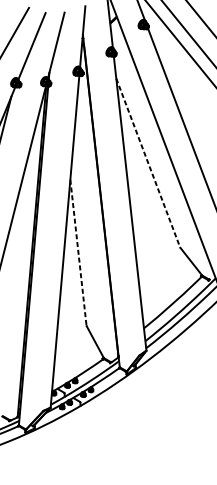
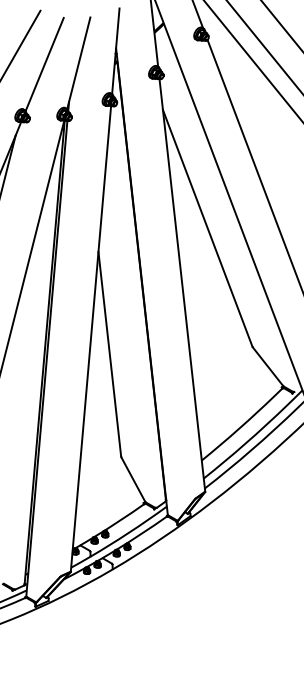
line: (148, 163) -> (207, 228), dashed -> solid
line: (78, 252) -> (109, 354), dashed -> solid

